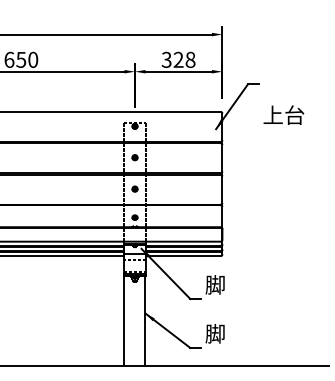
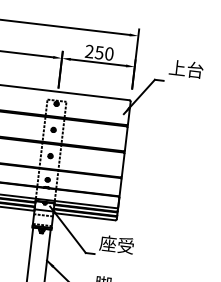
text: (178, 59) -> (99, 52), 328 -> 250
text: (283, 114) -> (186, 68), moved
text: (225, 284) -> (116, 244), 脚 -> 座受

